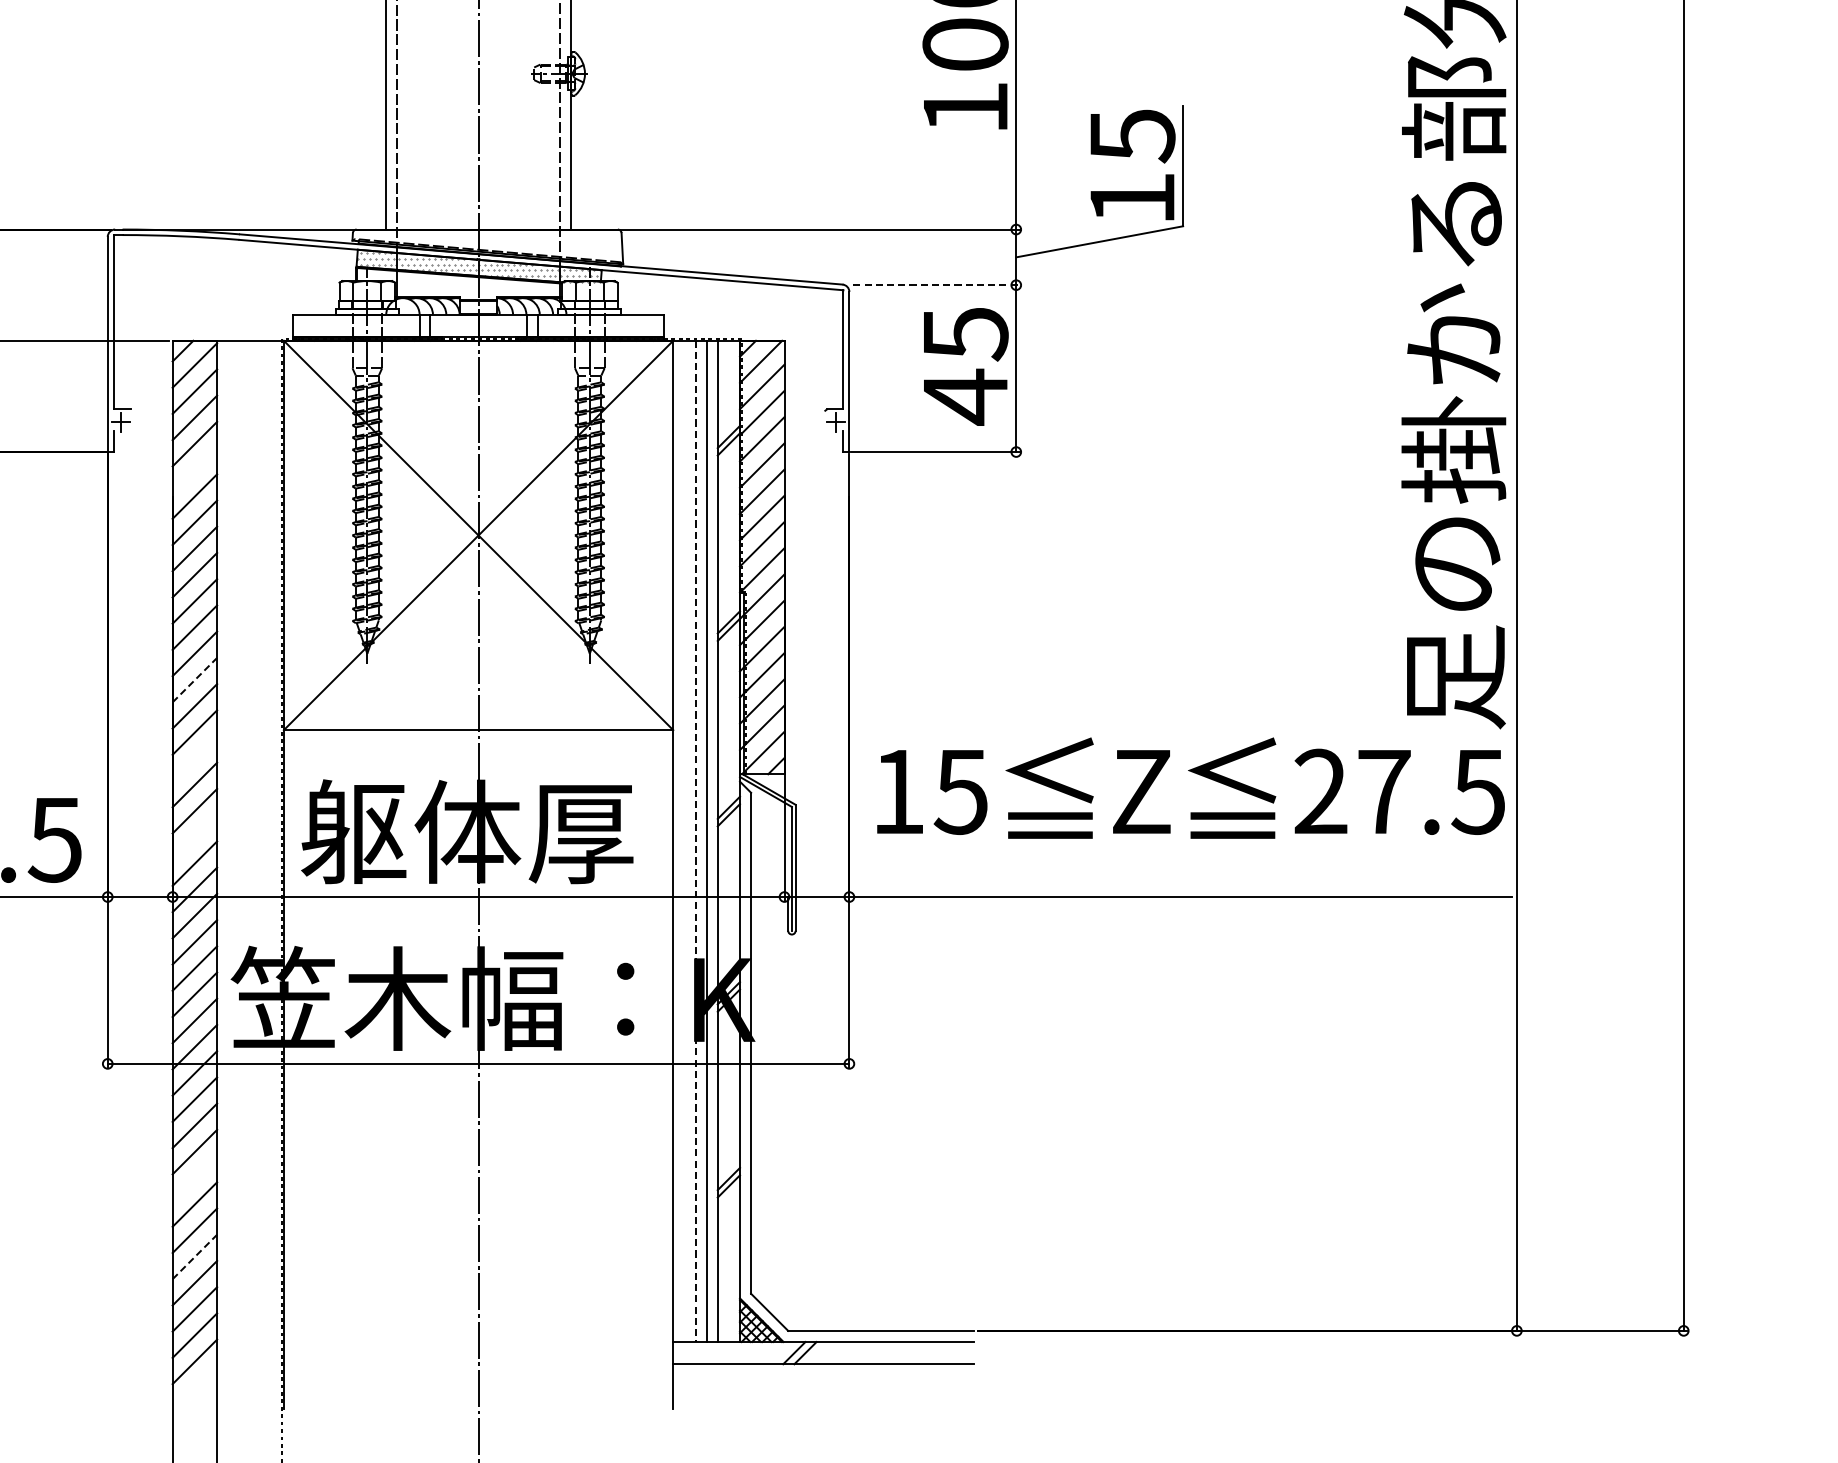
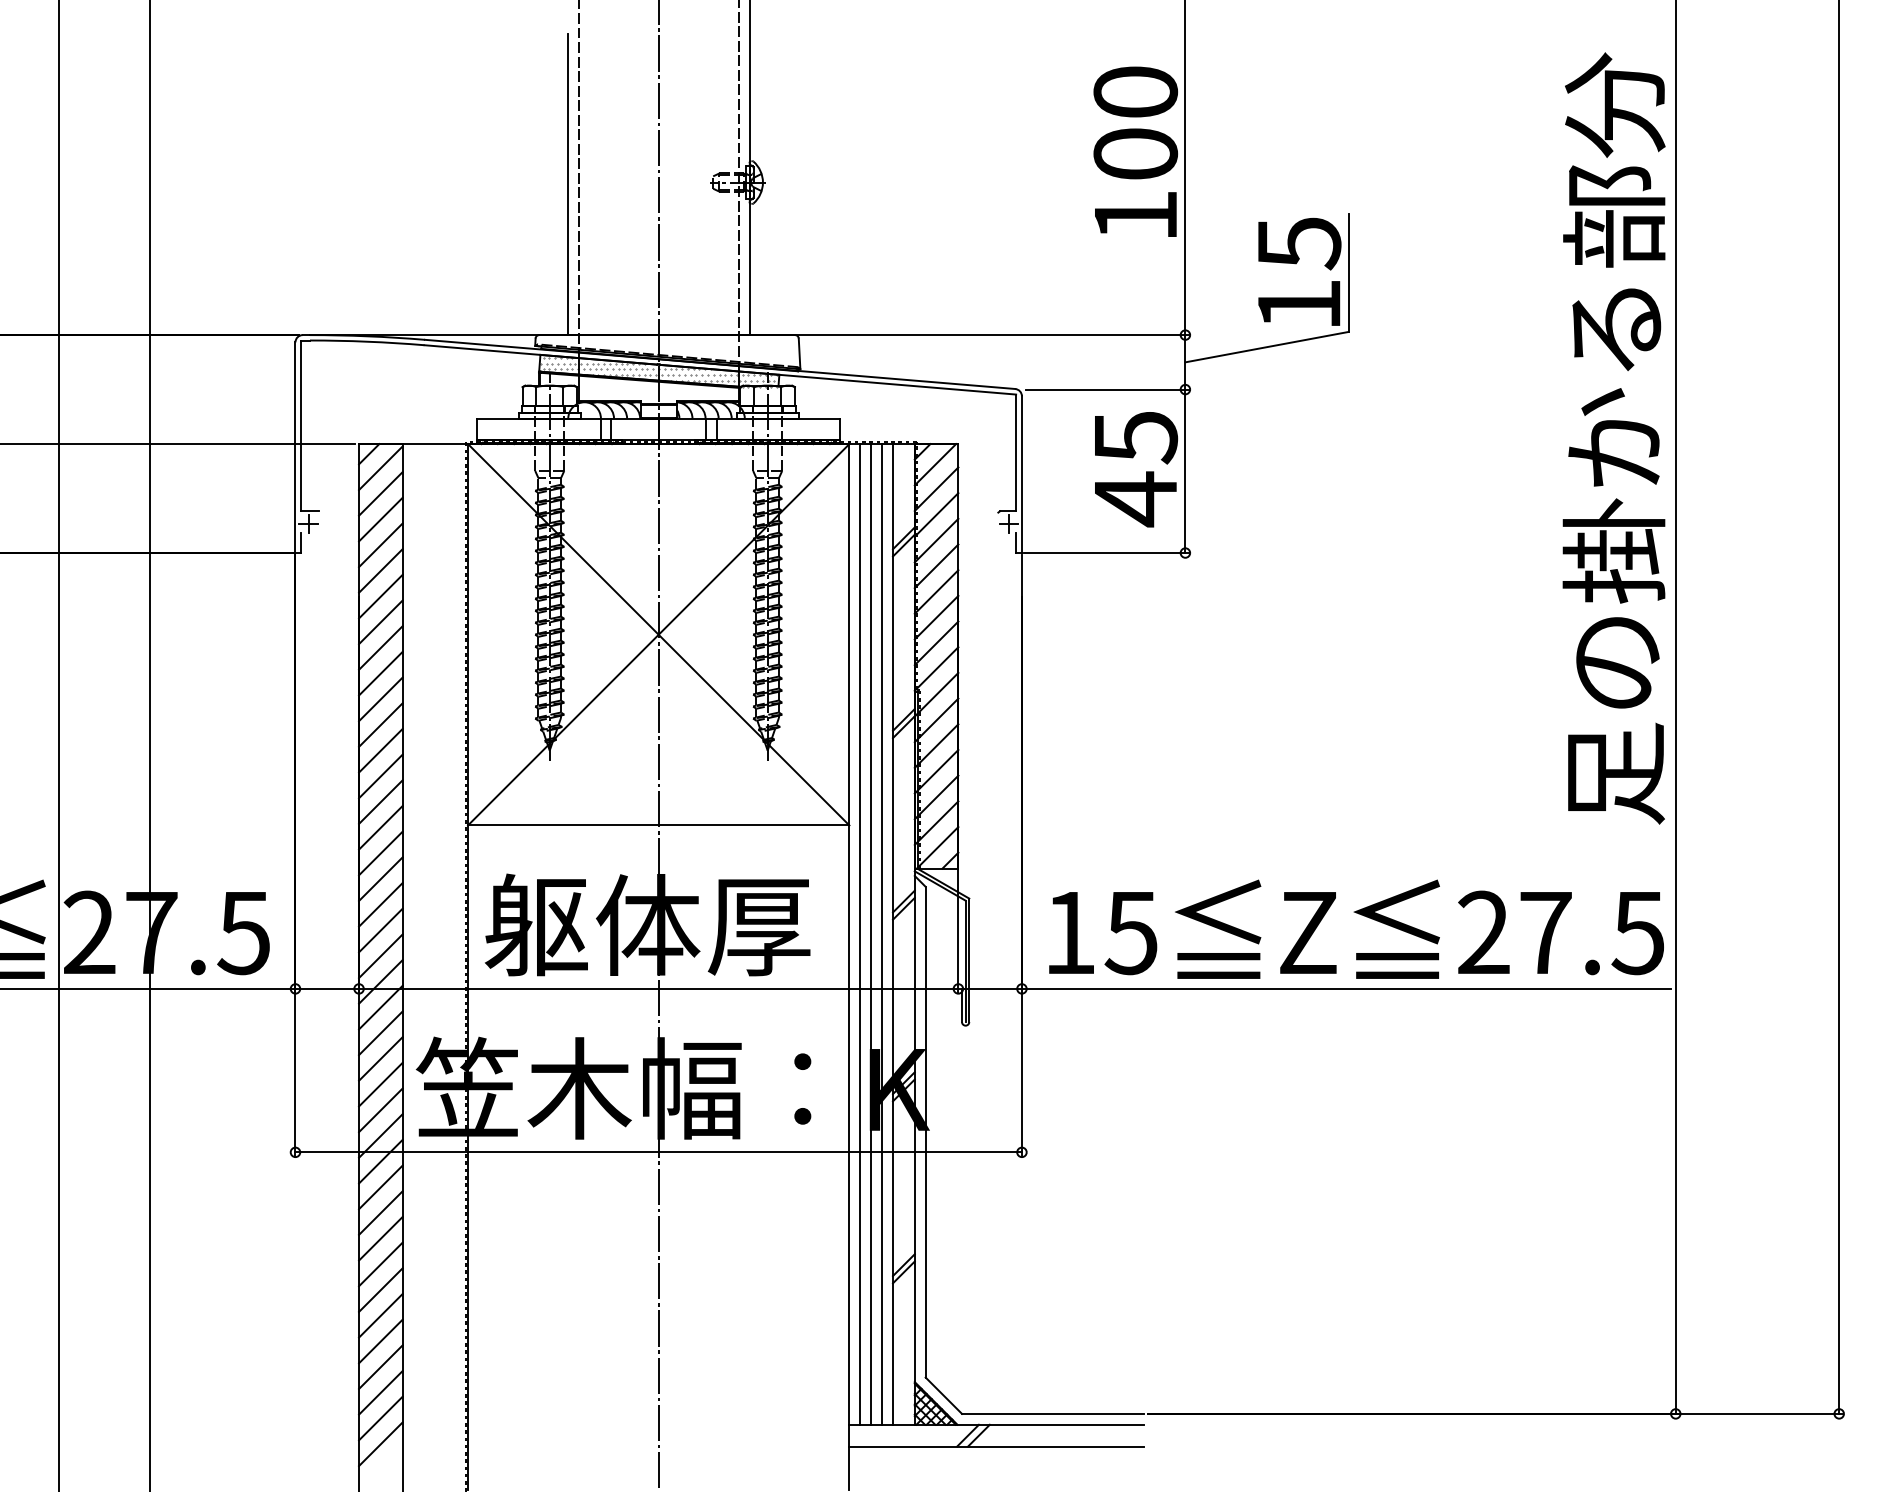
line: (936, 285) -> (1107, 389), dashed -> solid
line: (194, 469) -> (380, 570), added
line: (194, 680) -> (380, 776), dashed -> solid
line: (194, 758) -> (380, 853), added
text: (1190, 787) -> (1356, 928), moved
line: (194, 837) -> (380, 930), added
line: (684, 841) -> (860, 934), added
line: (695, 841) -> (871, 934), dashed -> solid
line: (194, 1178) -> (380, 1264), added
line: (194, 1256) -> (380, 1341), dashed -> solid

